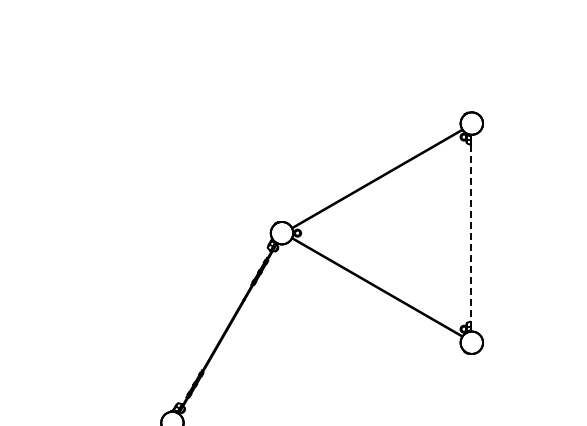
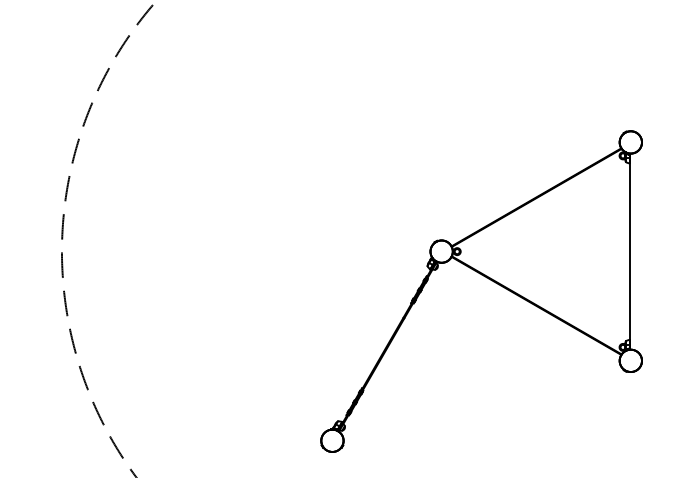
line: (470, 234) -> (629, 252), dashed -> solid

